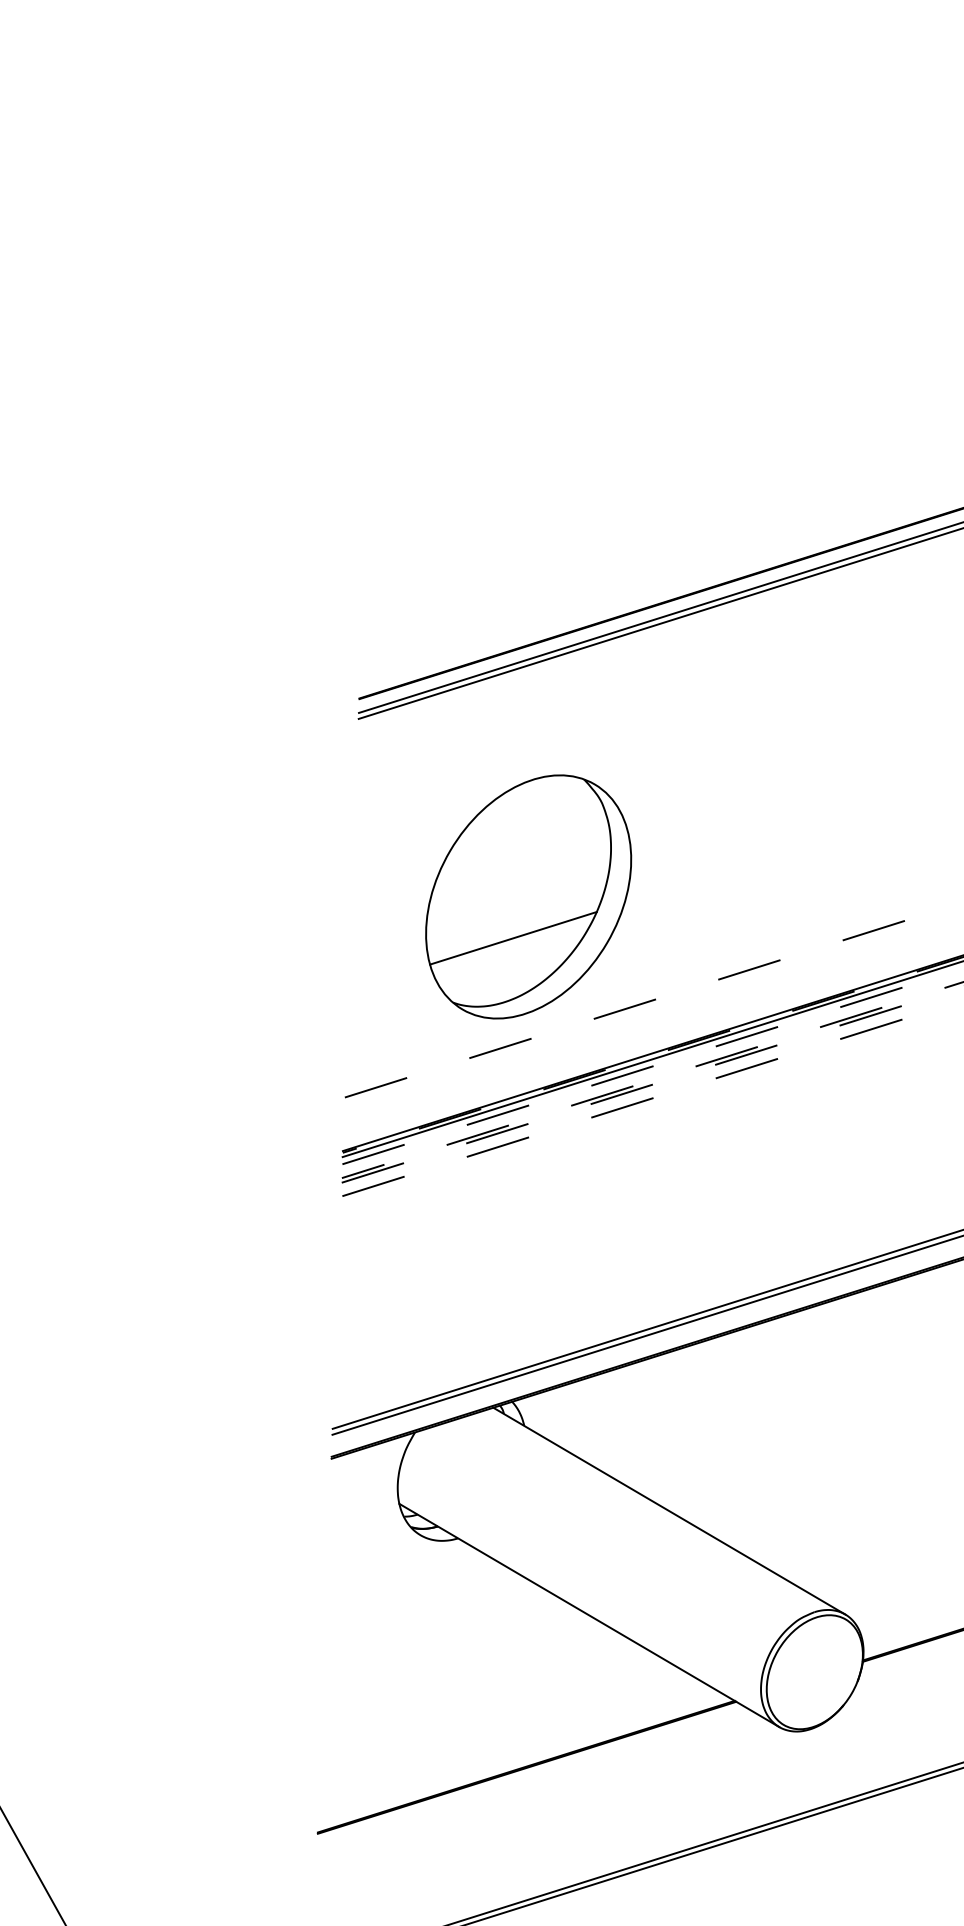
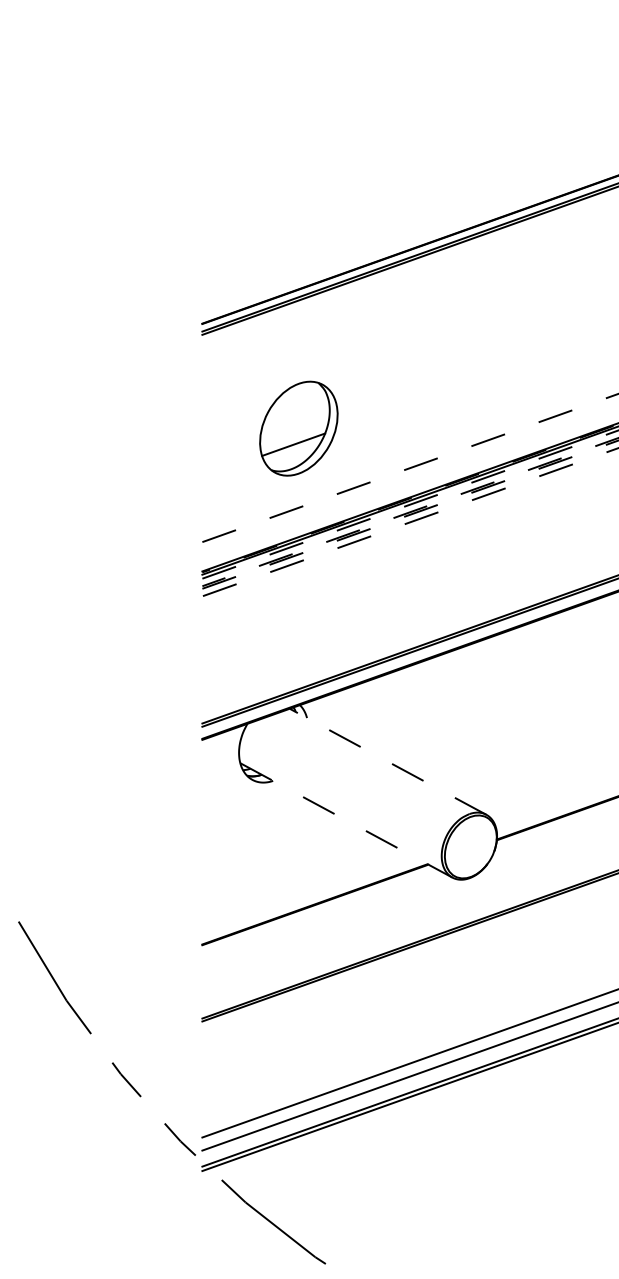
part: (528, 896) -> (298, 428), size x0.7
line: (670, 1510) -> (388, 761), solid -> dashed
line: (589, 1615) -> (346, 820), solid -> dashed

